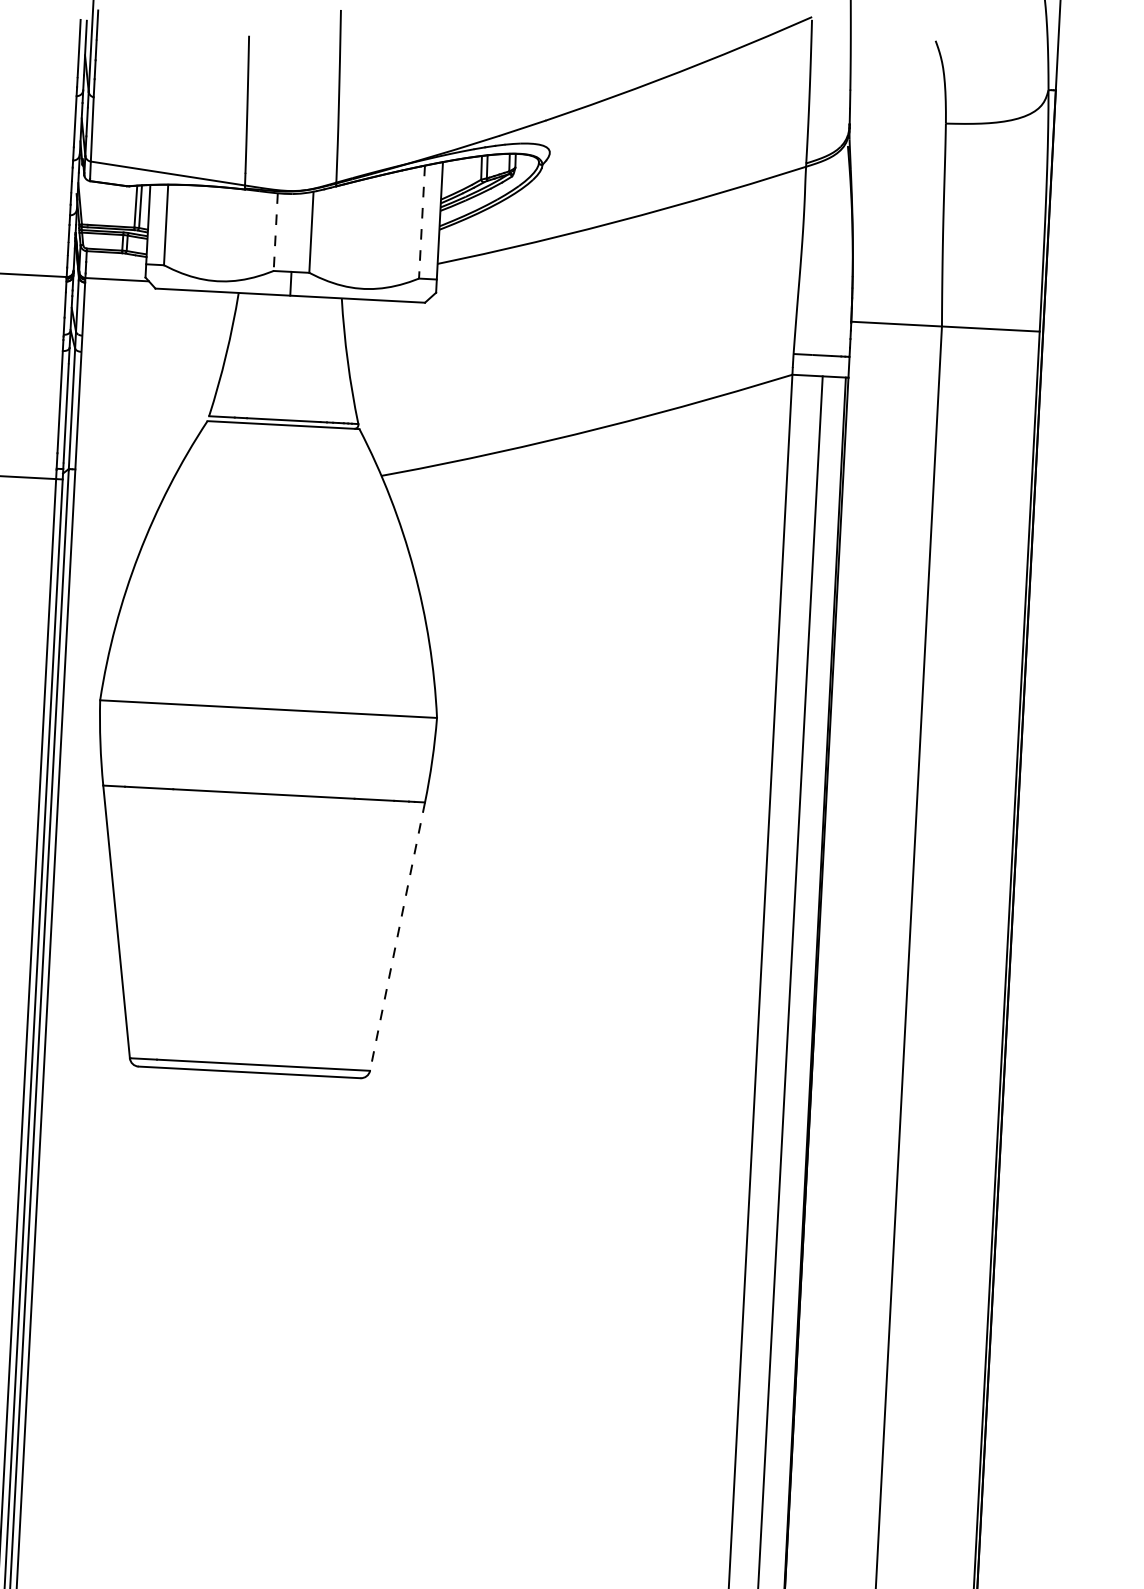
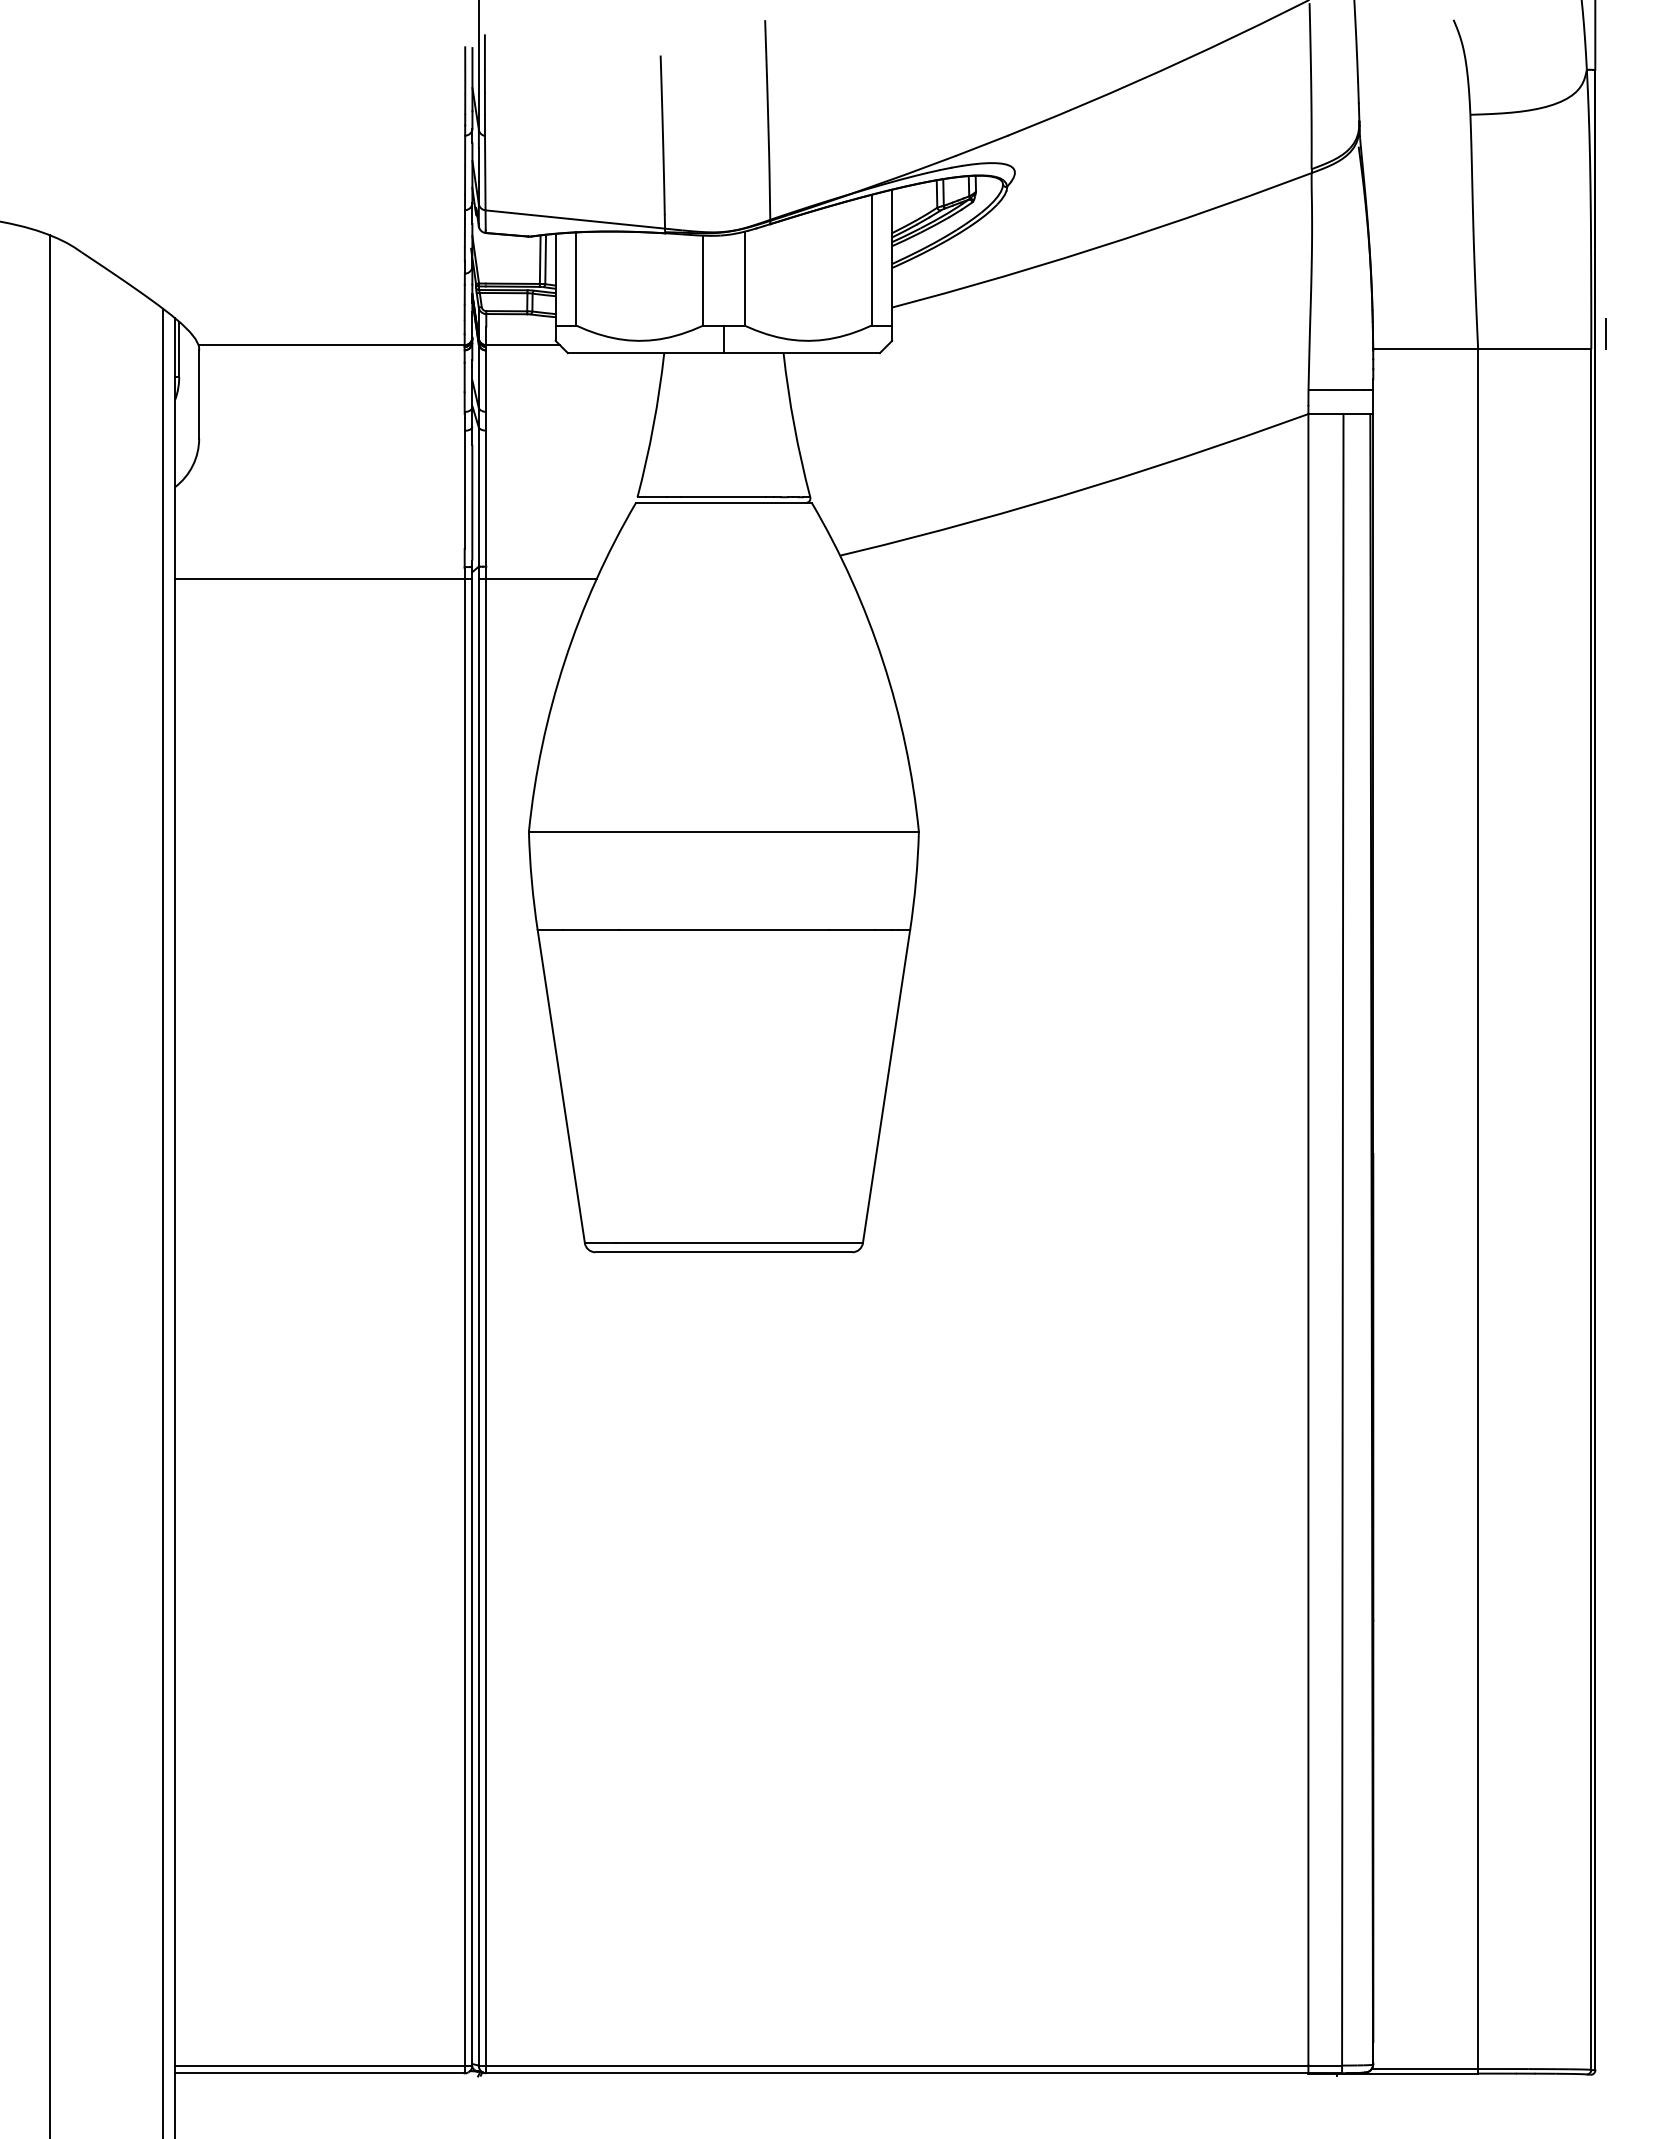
line: (421, 222) -> (871, 260), dashed -> solid
line: (275, 232) -> (703, 280), dashed -> solid
line: (1052, 318) -> (1605, 333), added
line: (119, 482) -> (537, 579), added
line: (397, 937) -> (886, 1087), dashed -> solid

